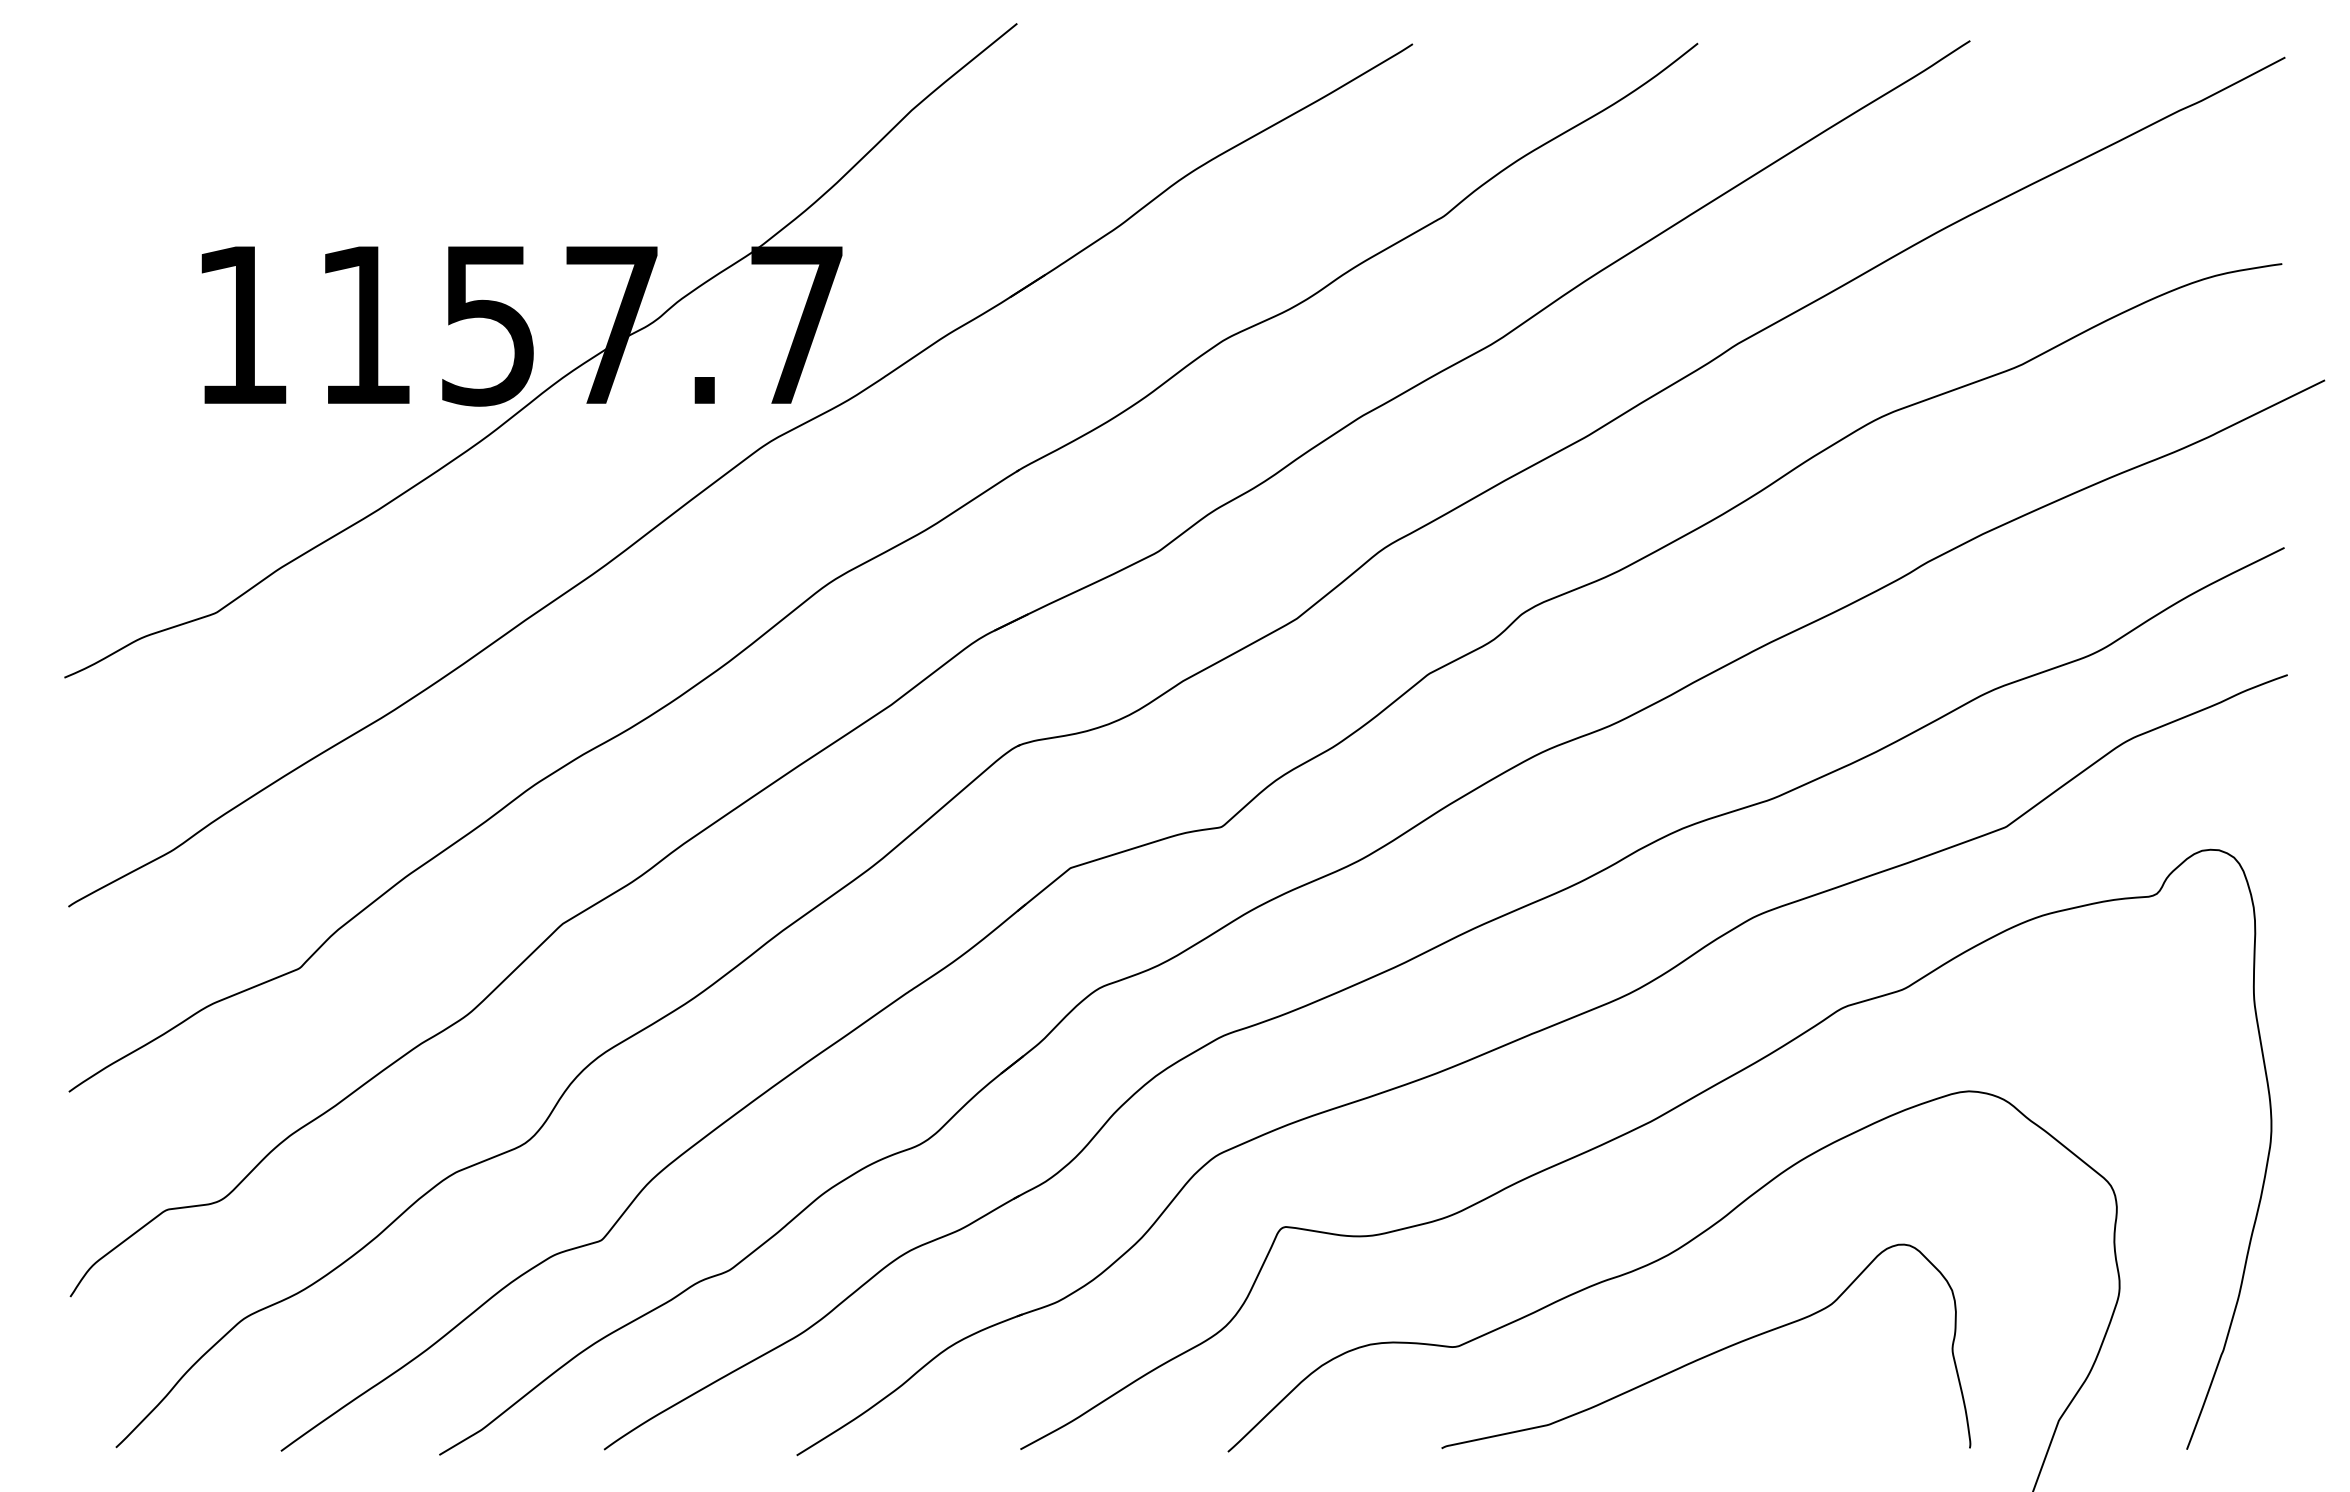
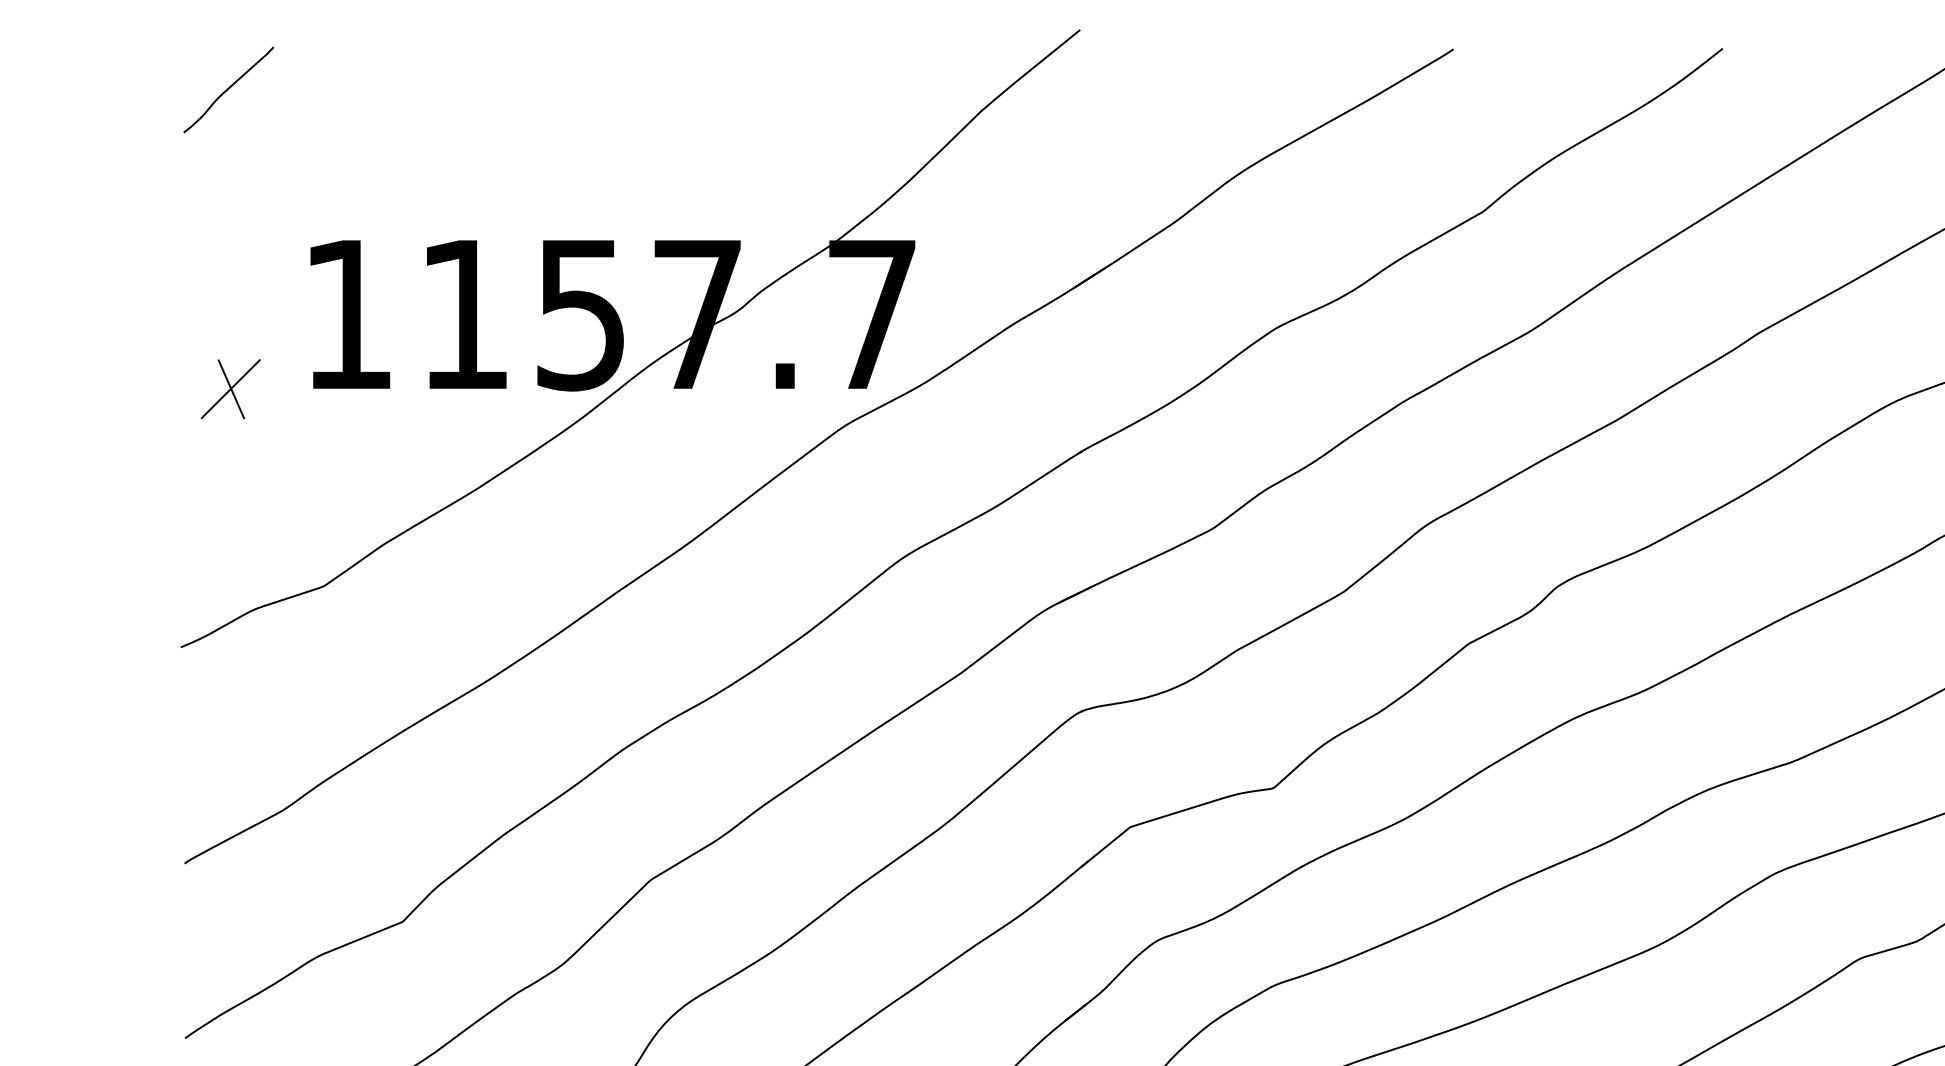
curve: (115, 86) -> (229, 89), added
part: (117, 403) -> (230, 388), added

